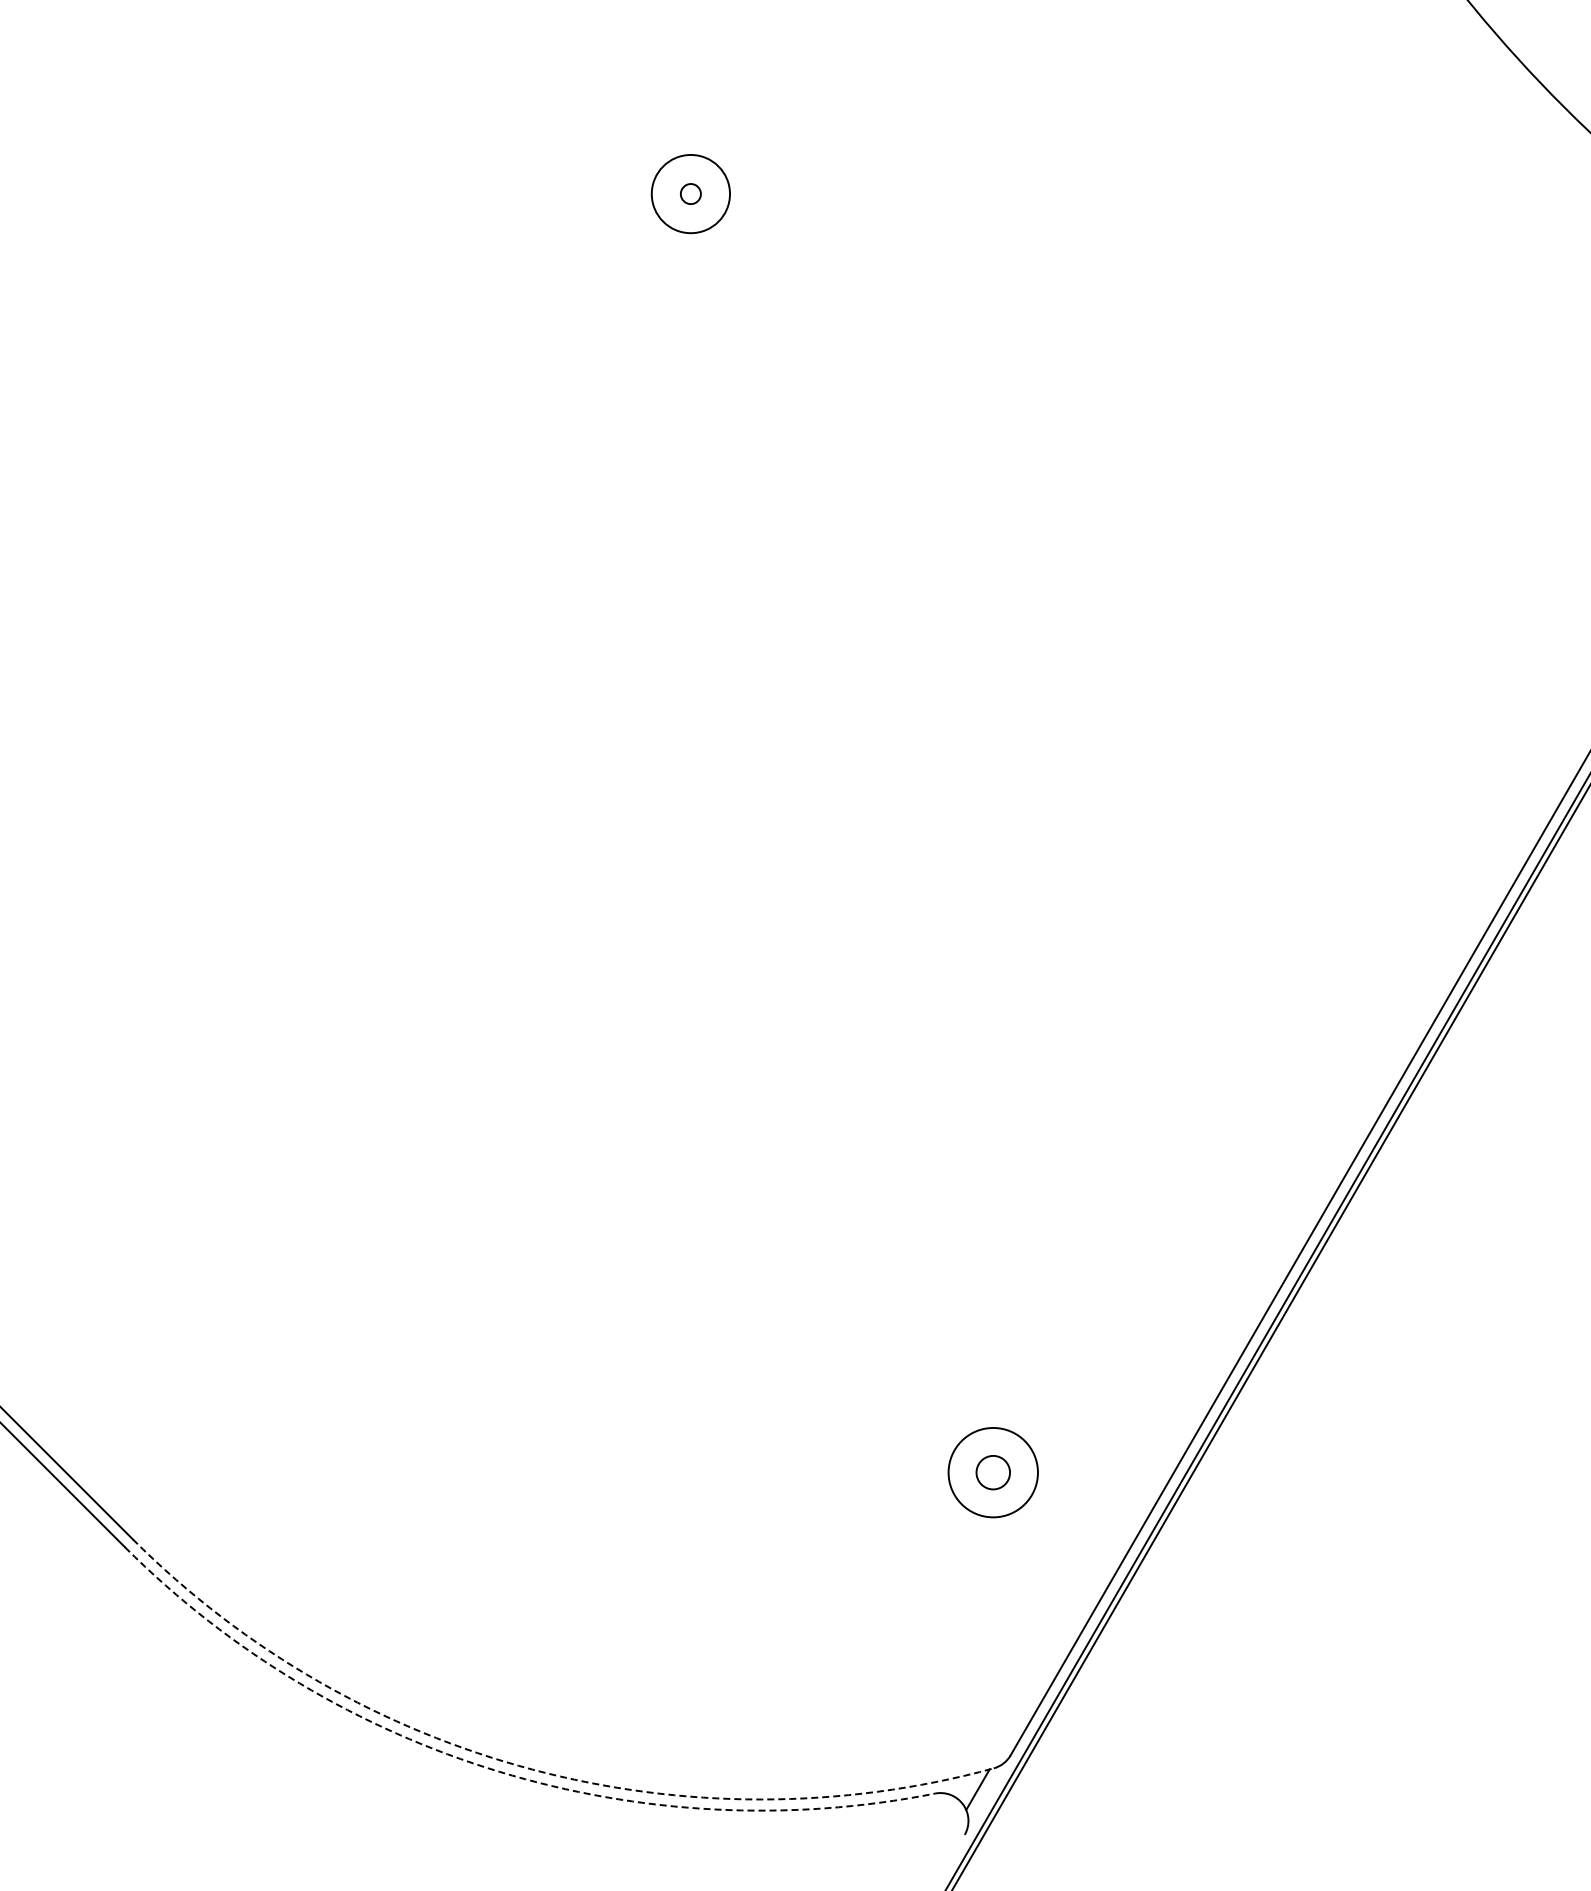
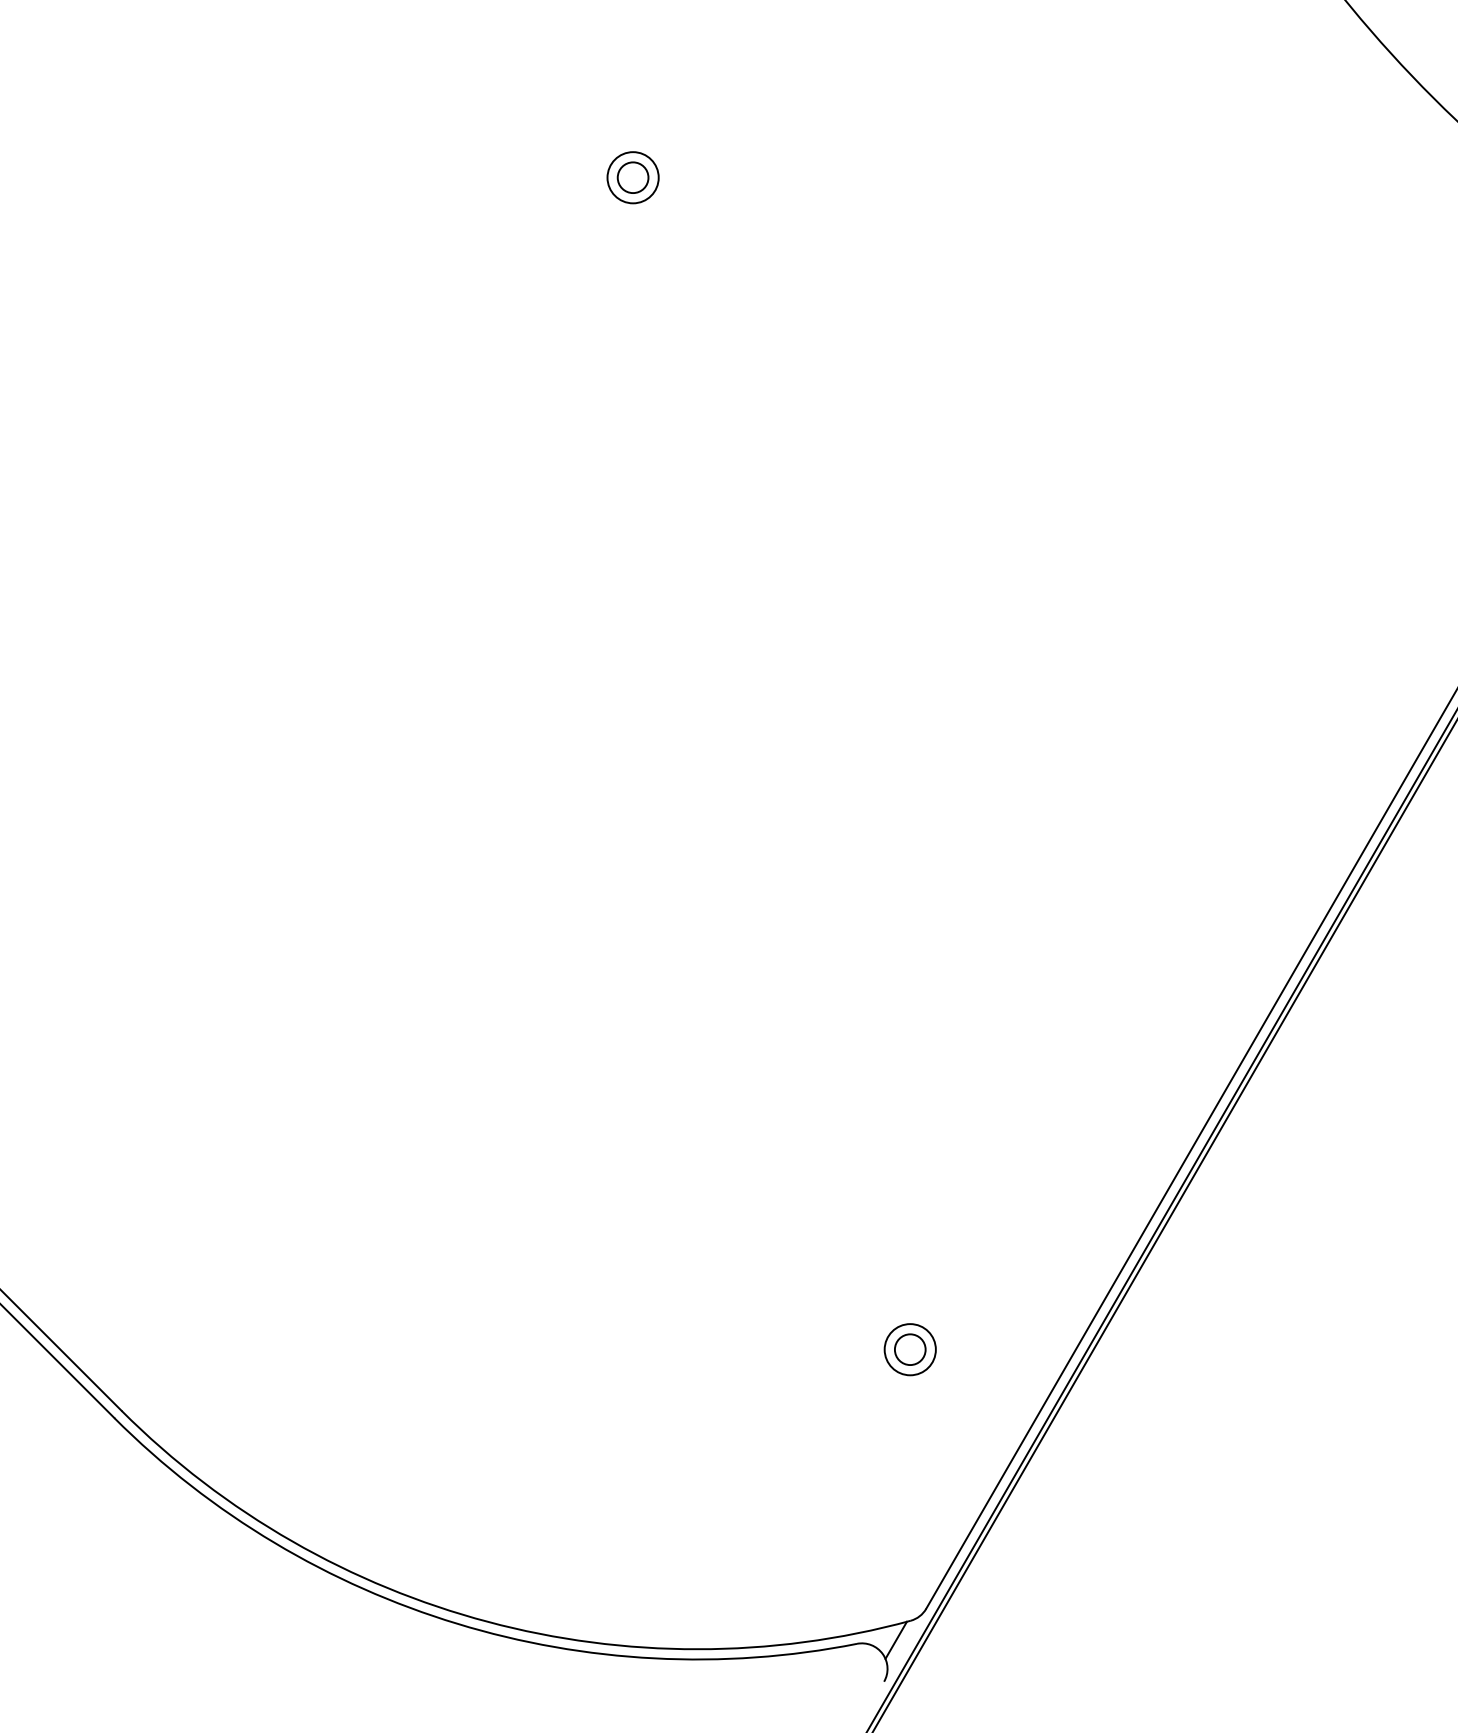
circle: (690, 193) -> (632, 177), size x1.67
circle: (690, 194) -> (632, 178), size x0.71
circle: (993, 1472) -> (910, 1349), size x0.62
arc: (532, 1769) -> (487, 1621), dashed -> solid
arc: (499, 1771) -> (457, 1623), dashed -> solid

